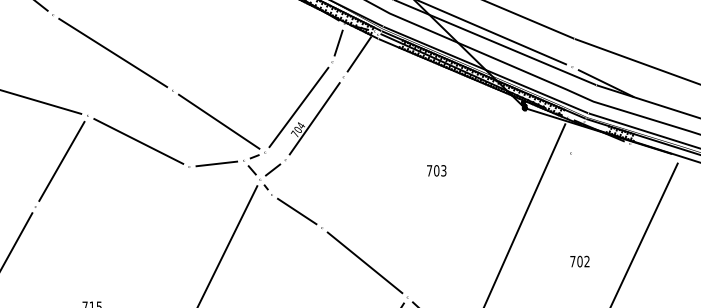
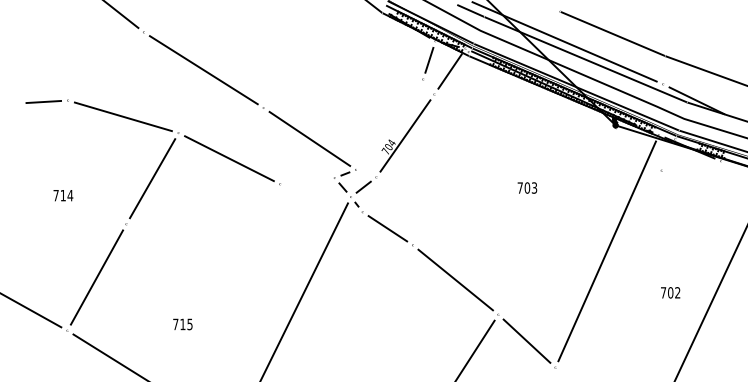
line: (298, 107) -> (389, 124), removed
line: (216, 163) -> (307, 180), removed
text: (579, 261) -> (670, 292), moved

